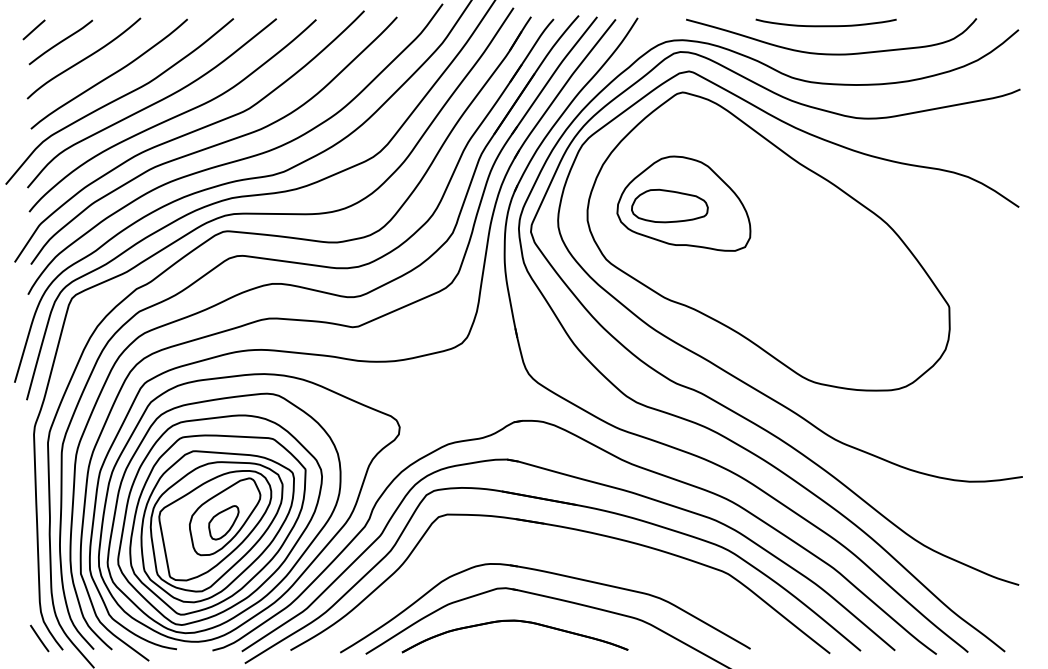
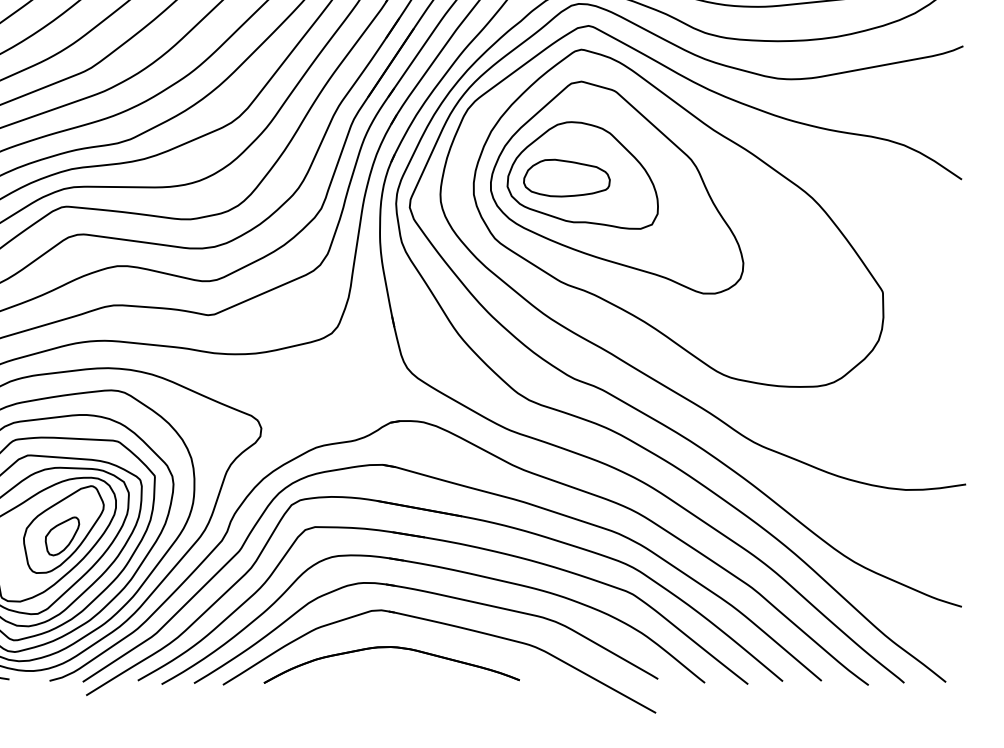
part: (713, 213) -> (616, 186), added
part: (558, 551) -> (440, 568), added

